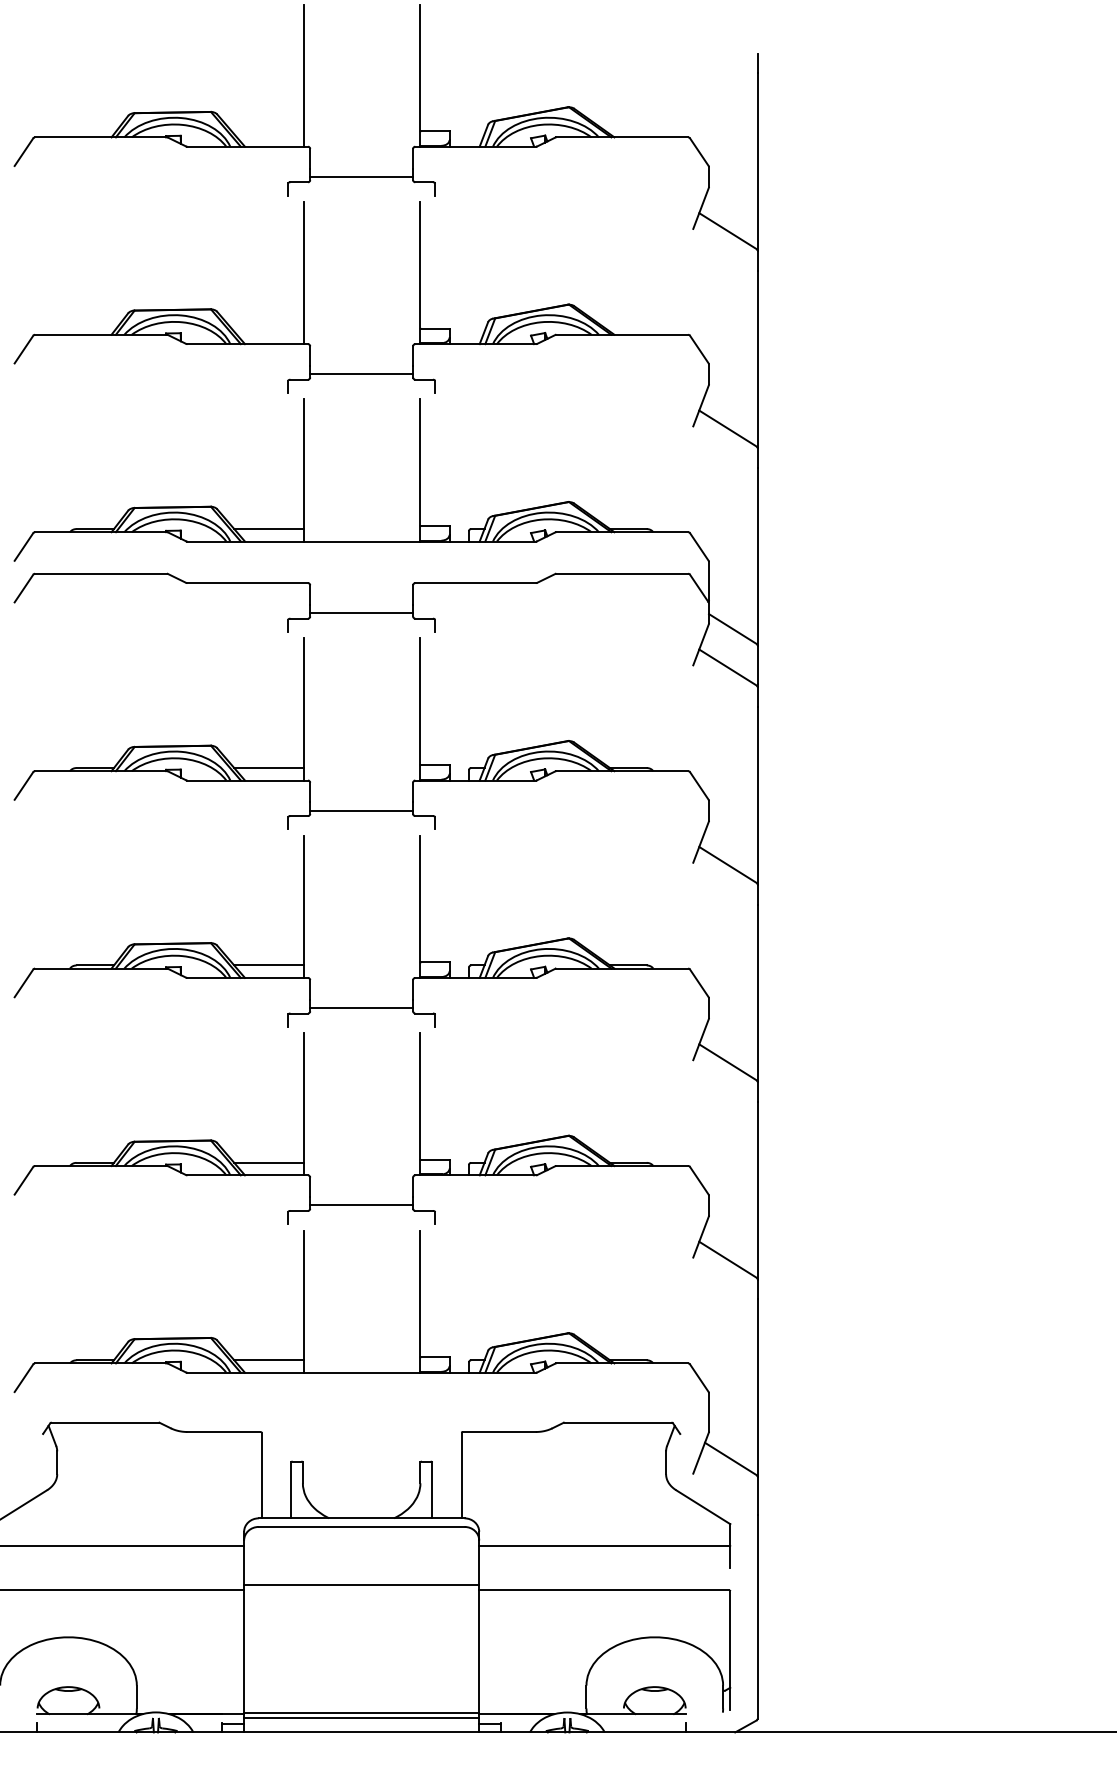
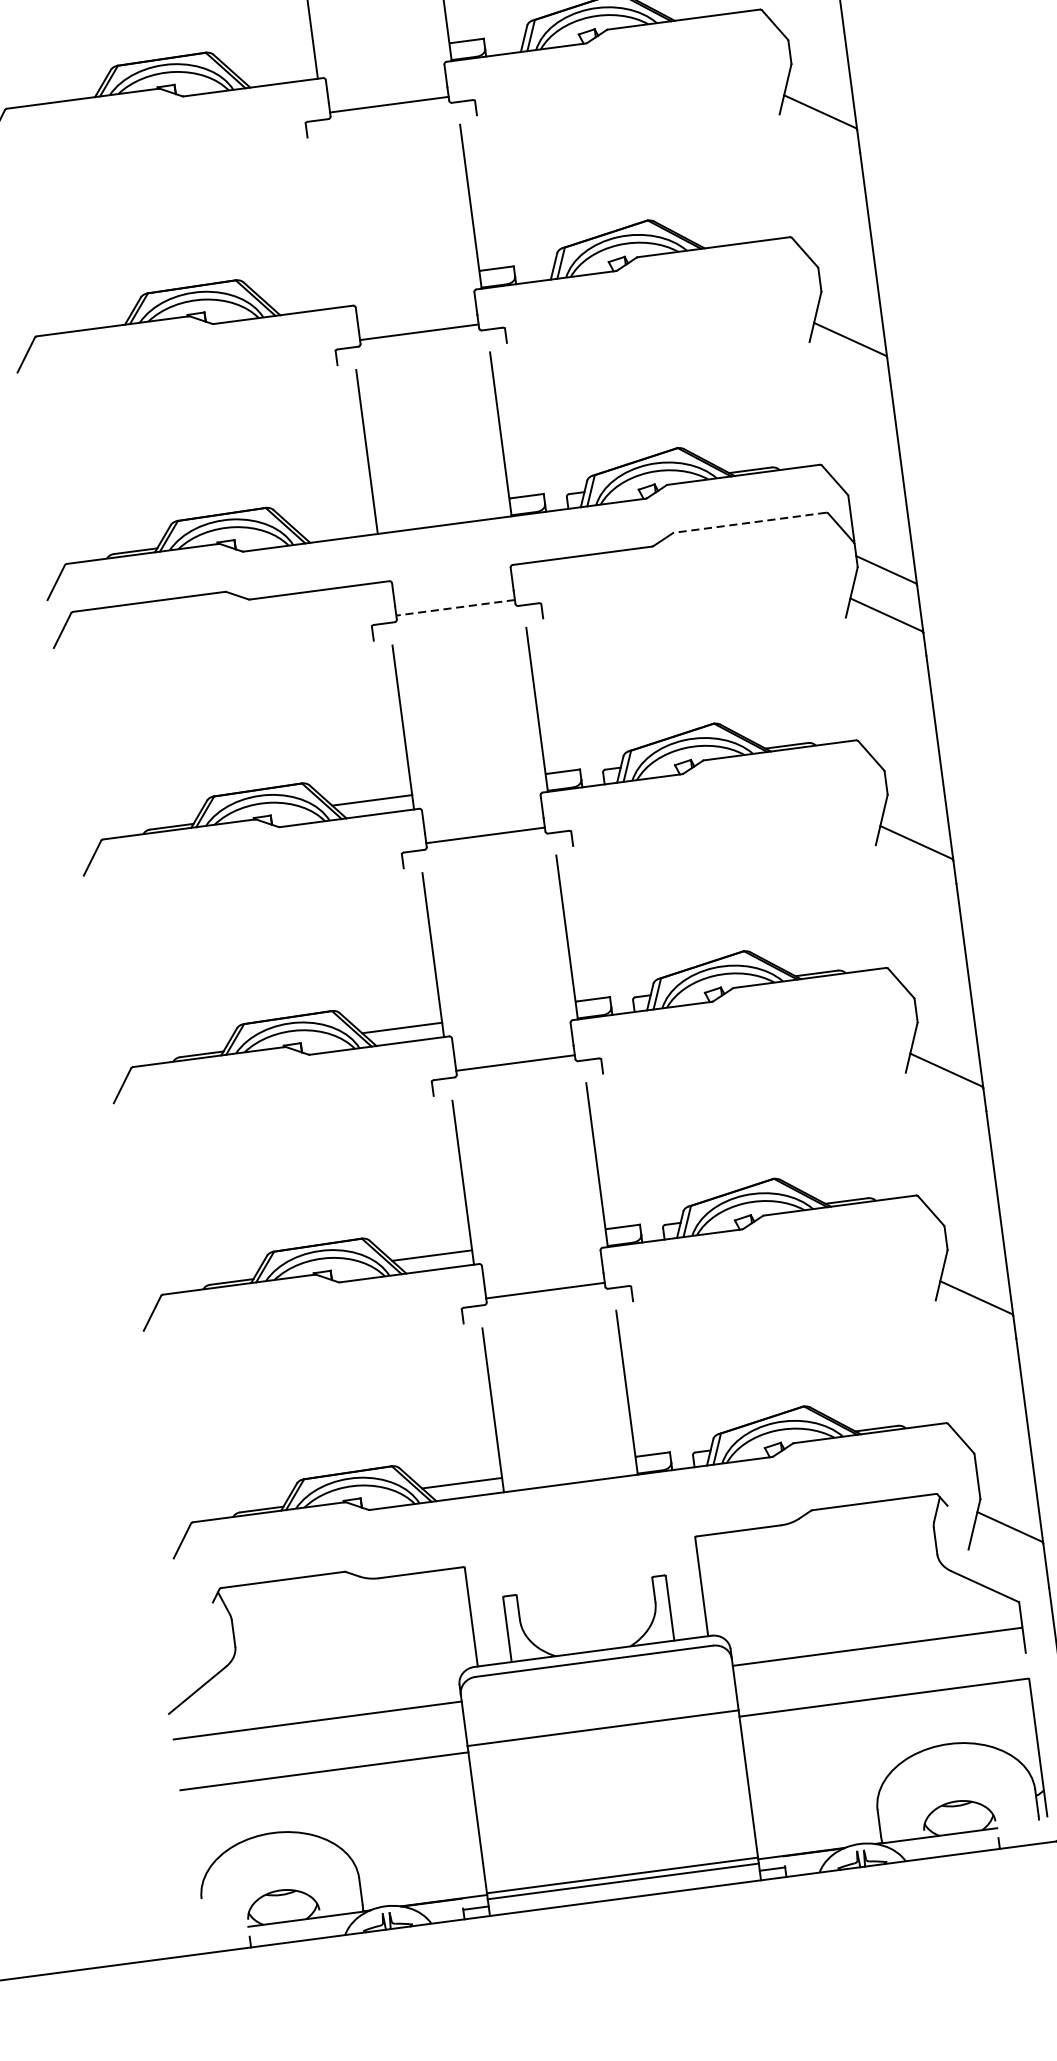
line: (303, 272) -> (336, 223), removed
line: (268, 529) -> (335, 525), removed
line: (622, 573) -> (750, 522), solid -> dashed
line: (361, 613) -> (455, 608), solid -> dashed

